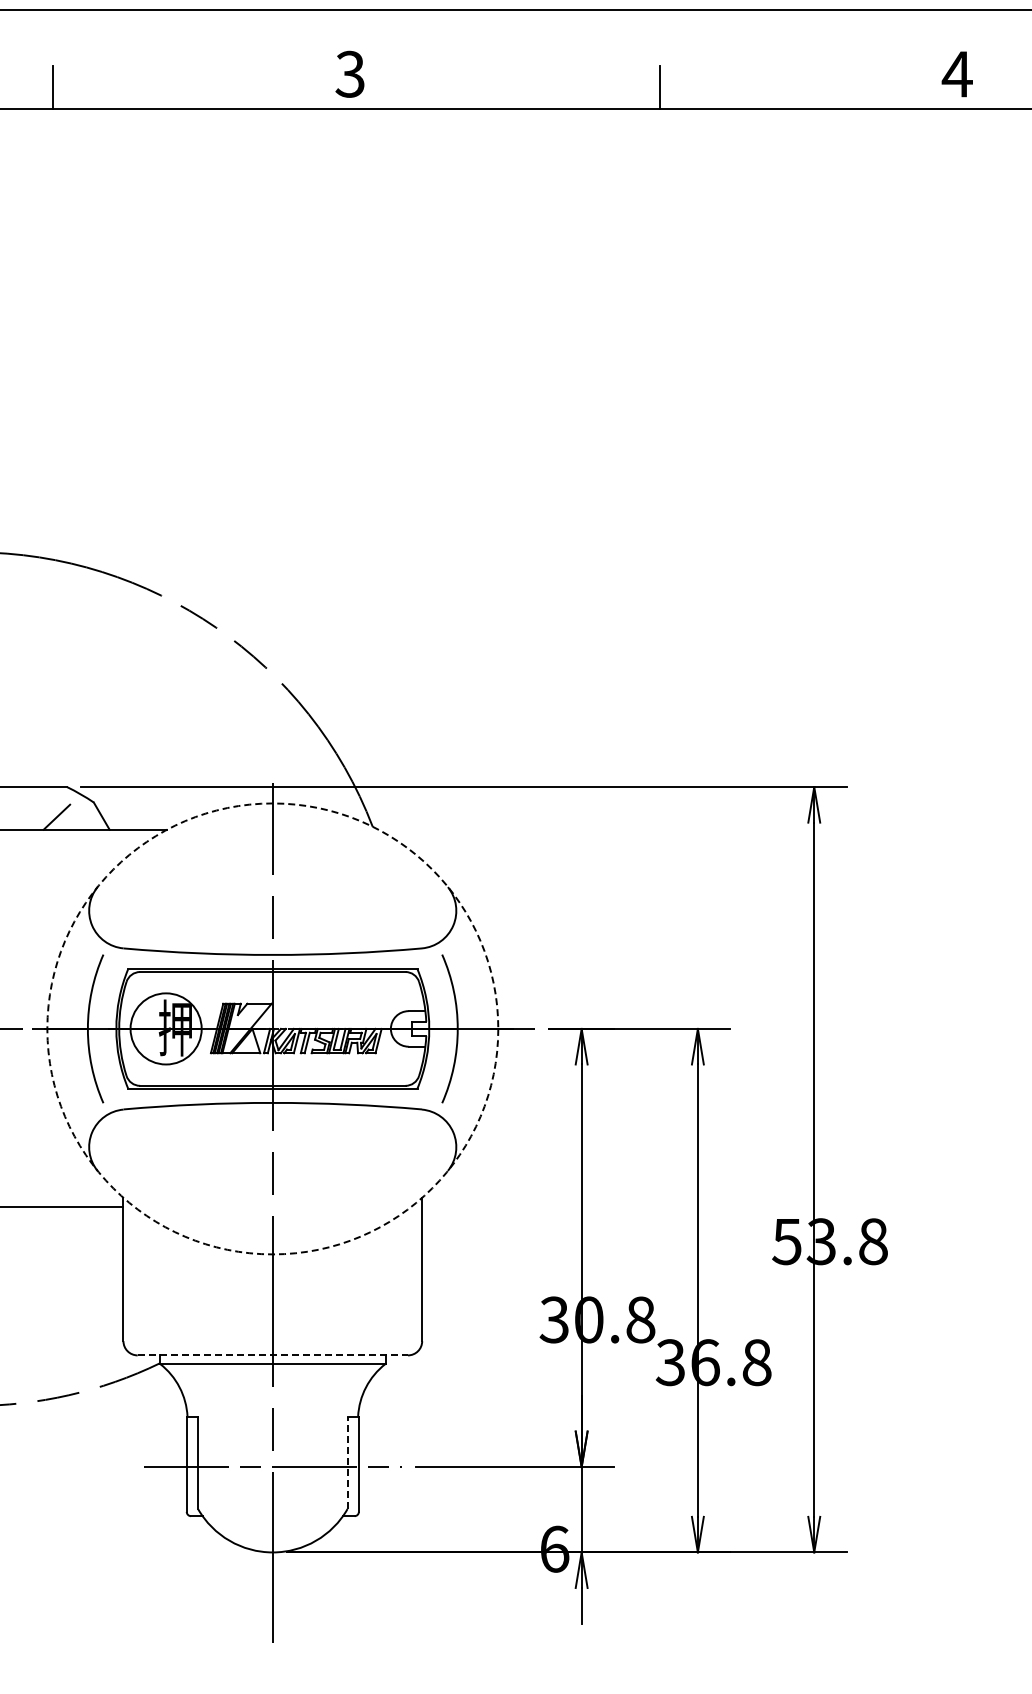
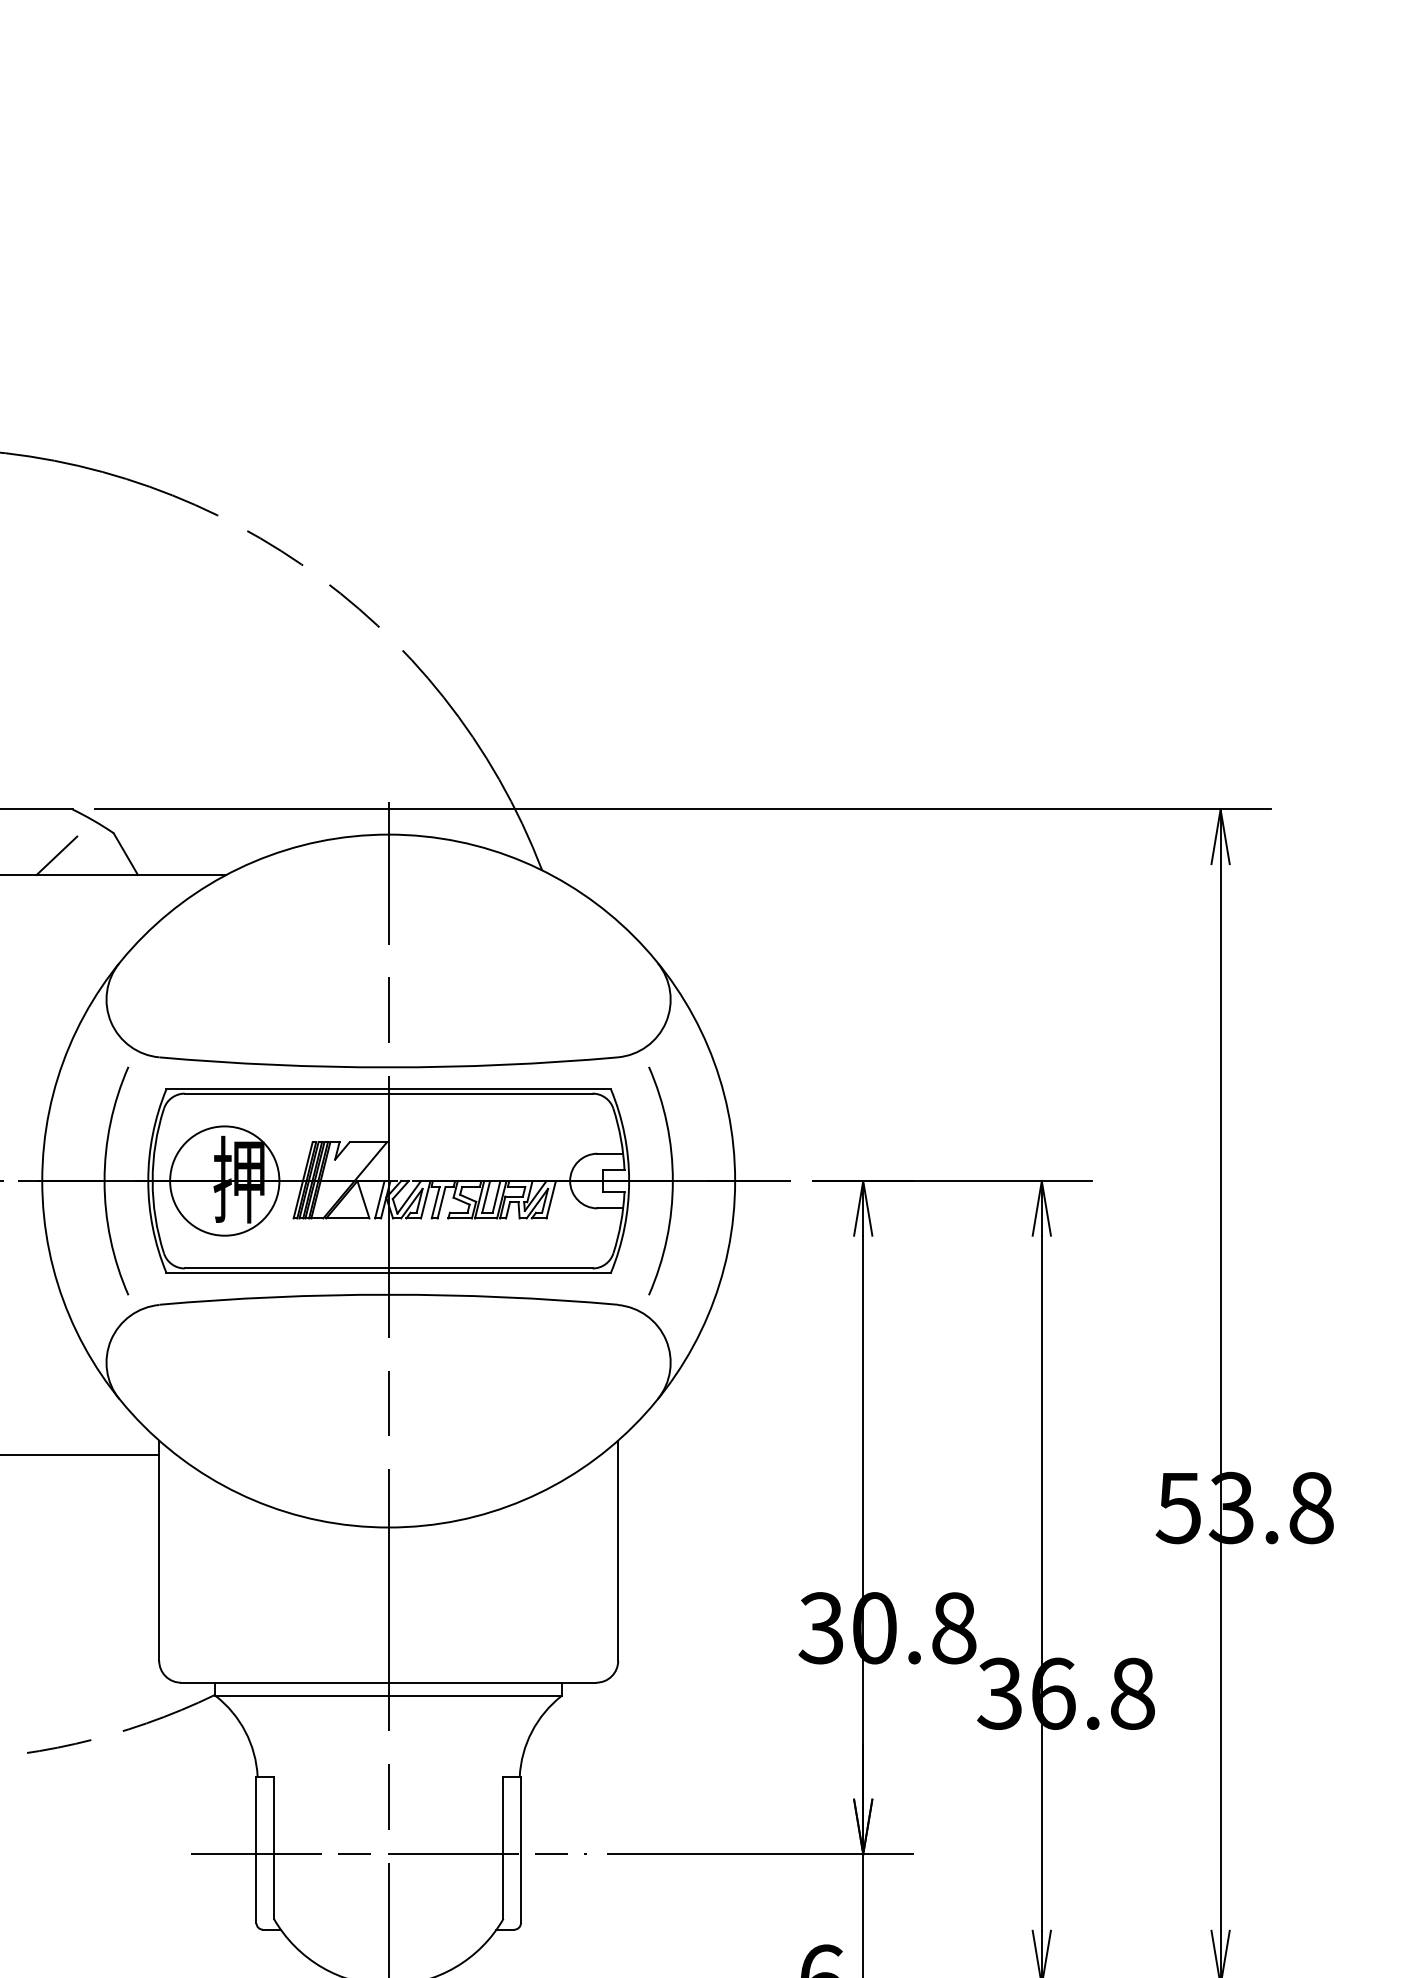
circle: (272, 1028) -> (388, 1180), dashed -> solid
line: (273, 1355) -> (389, 1682), dashed -> solid
line: (347, 1462) -> (503, 1847), dashed -> solid

